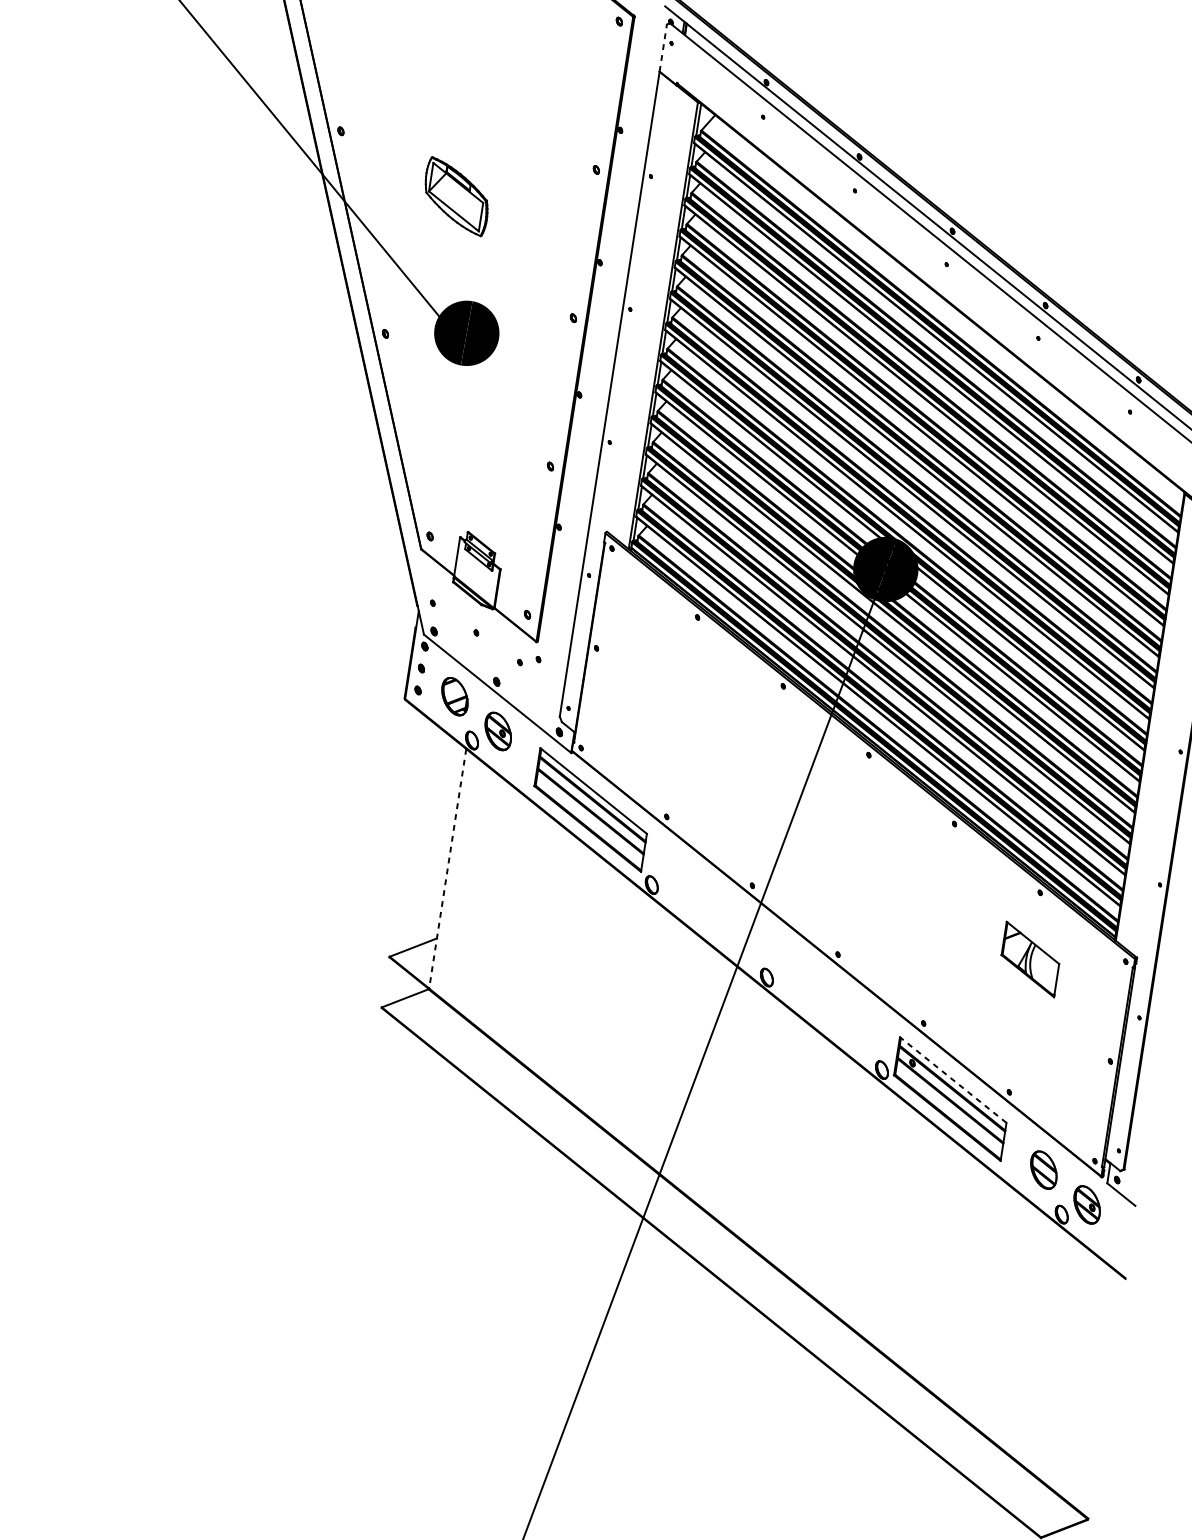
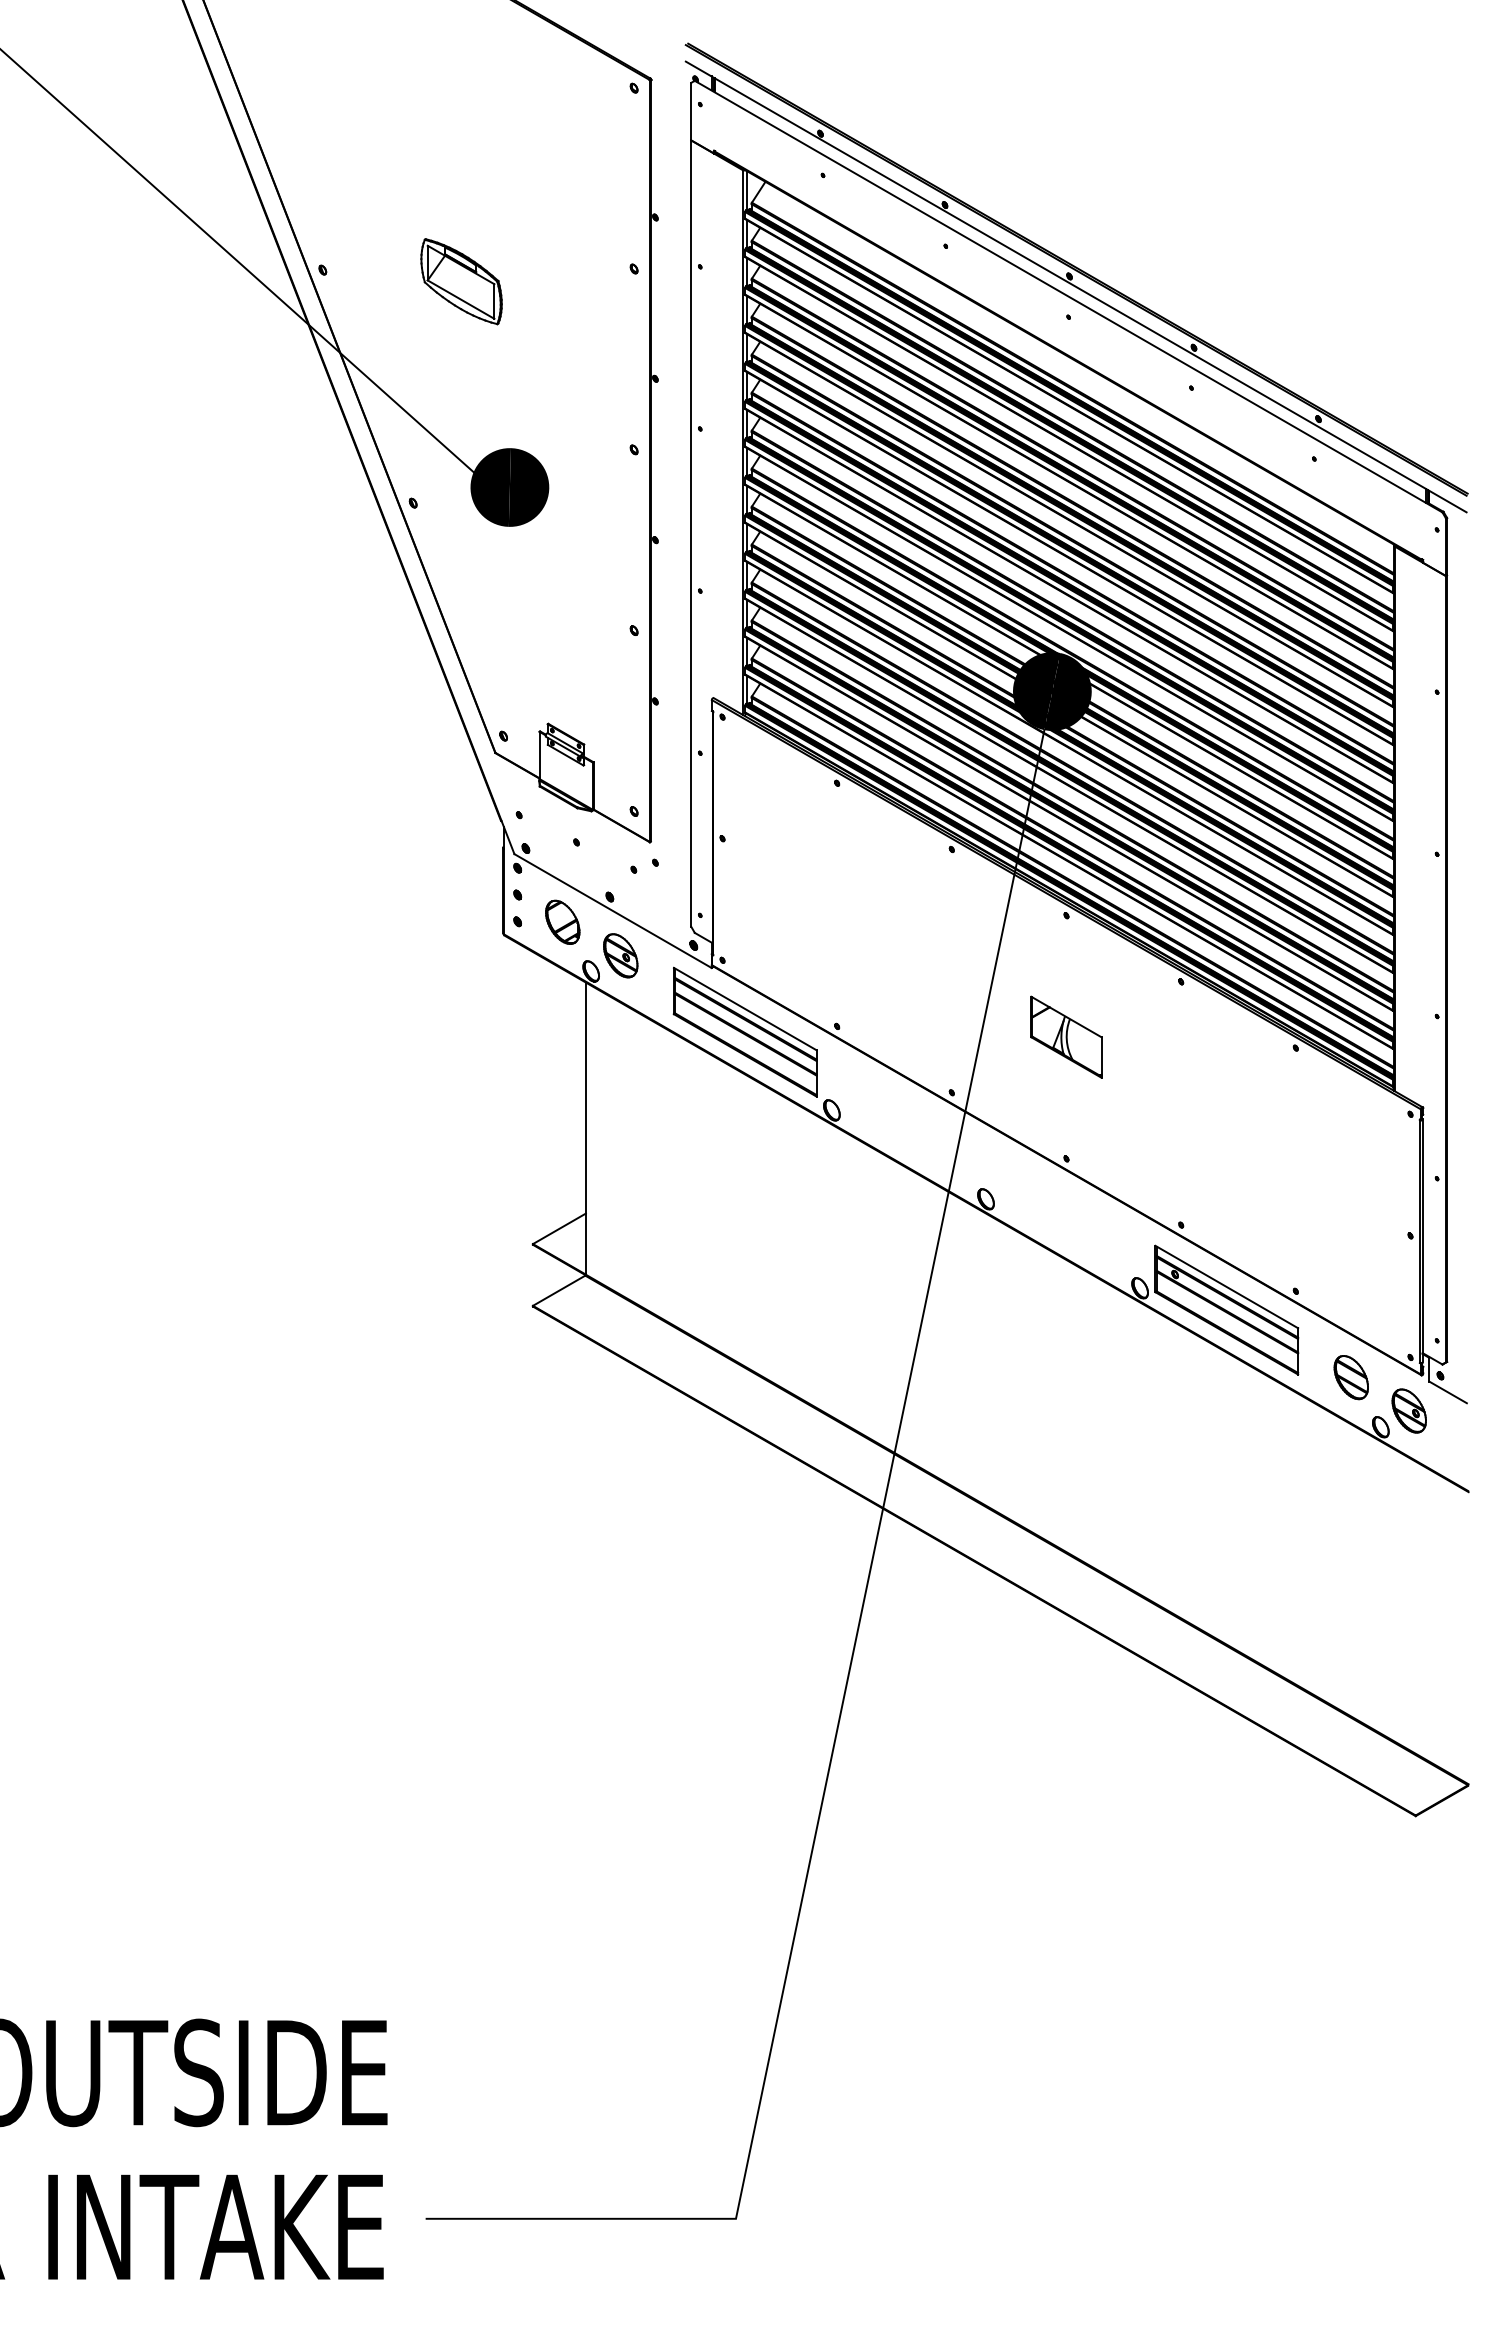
line: (663, 48) -> (691, 111), dashed -> solid
part: (456, 196) -> (461, 281), moved
line: (447, 869) -> (585, 1129), dashed -> solid
part: (1030, 958) -> (1066, 1036), moved
line: (953, 1079) -> (1226, 1286), dashed -> solid

